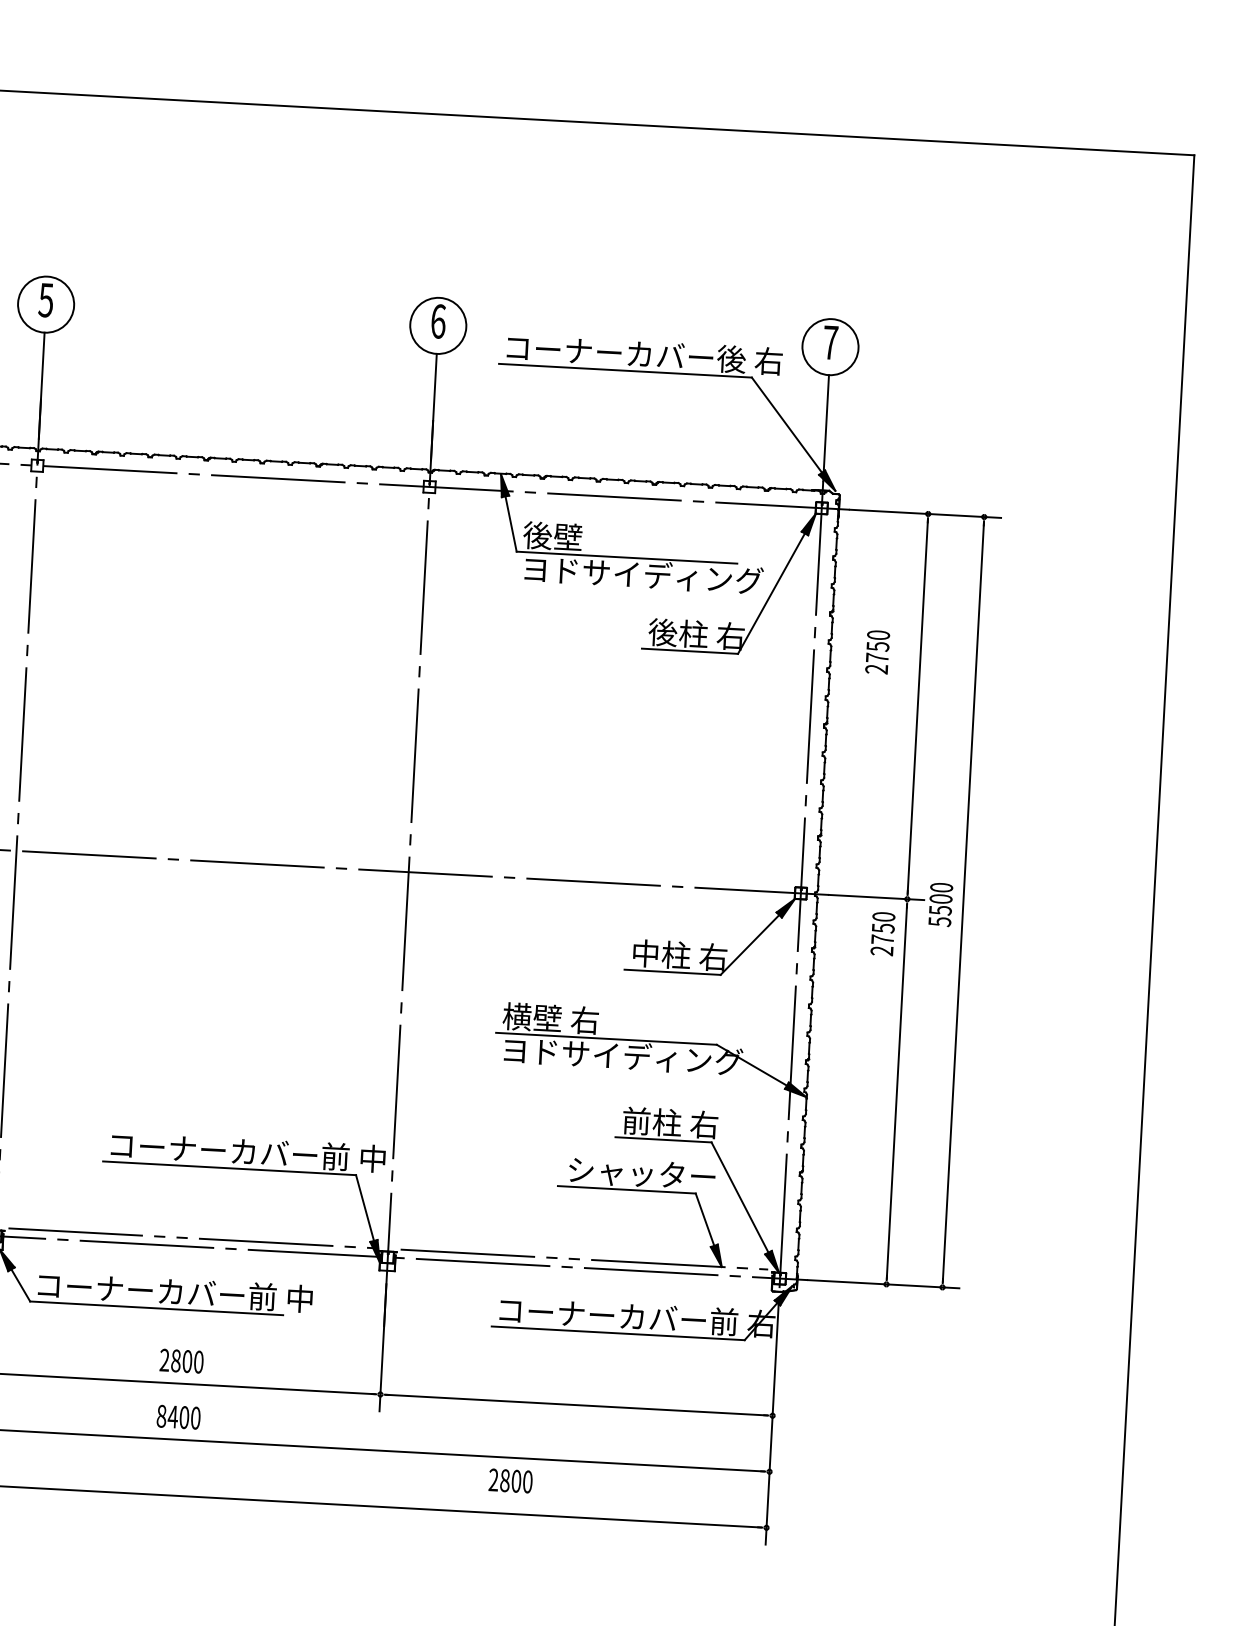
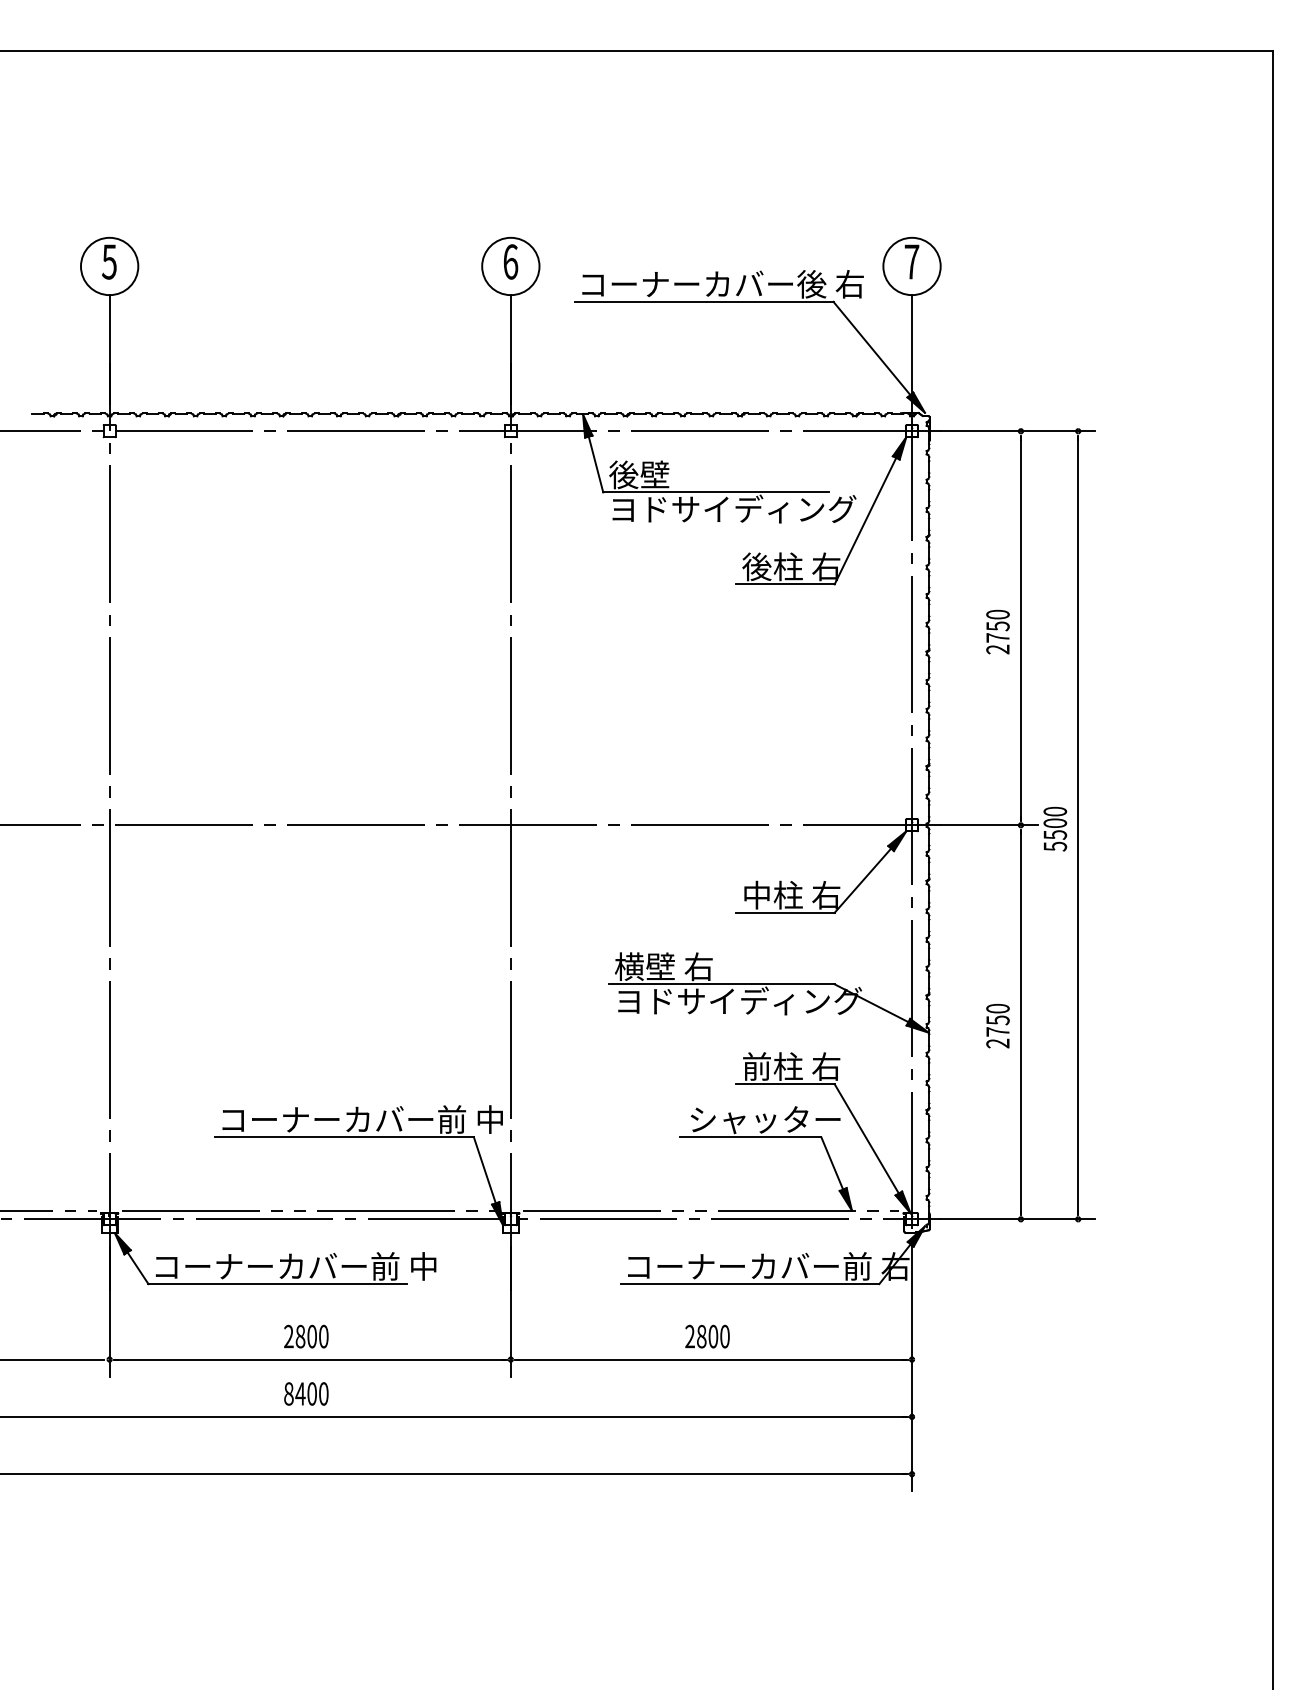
text: (877, 651) -> (997, 631), moved
text: (882, 934) -> (997, 1026), moved
text: (510, 1480) -> (707, 1336), moved

